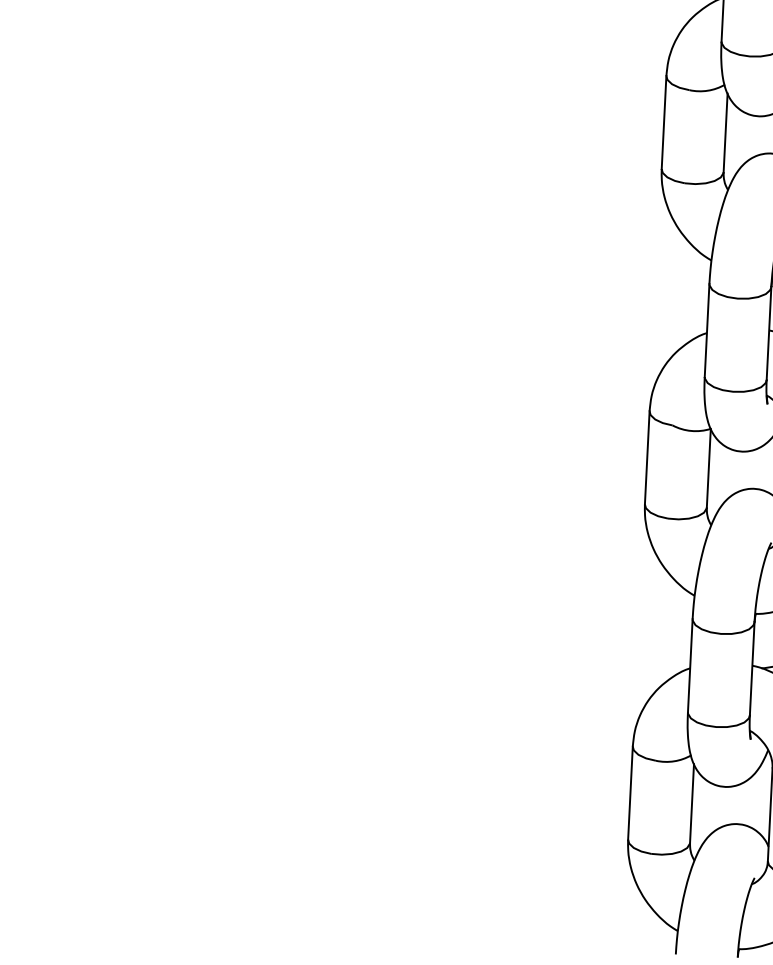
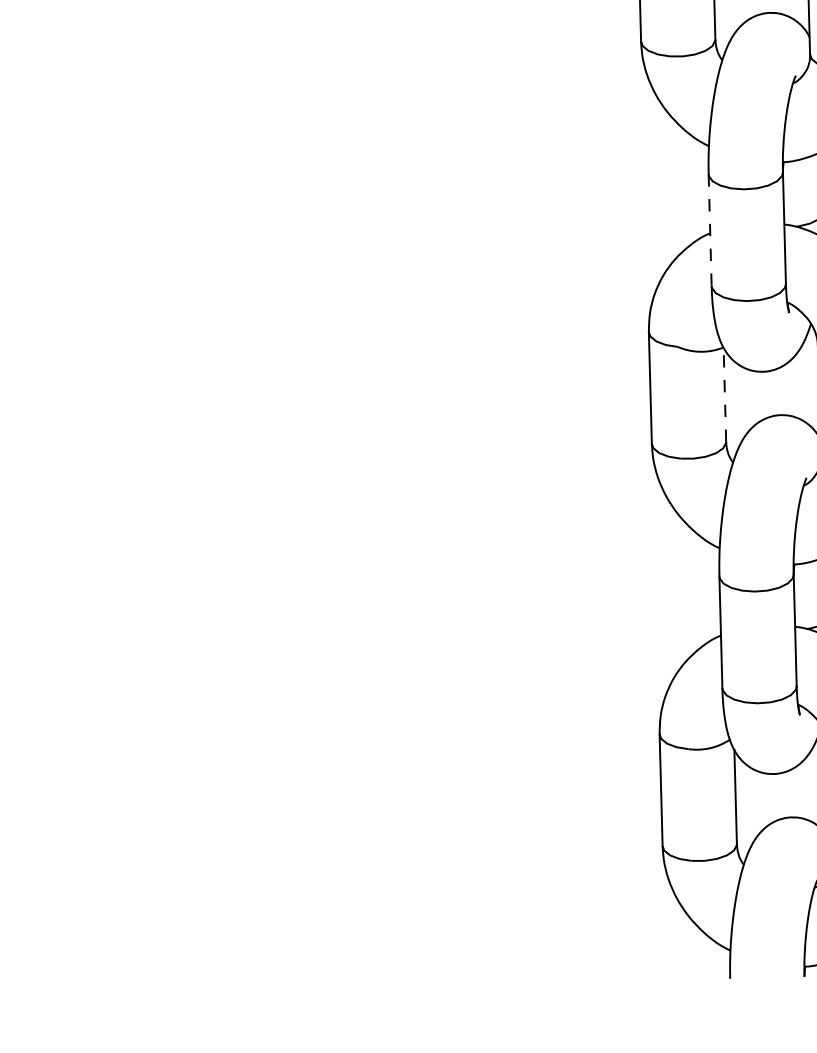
line: (707, 330) -> (710, 230), solid -> dashed
line: (708, 467) -> (724, 393), solid -> dashed

